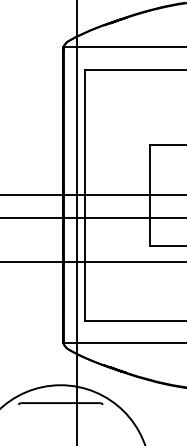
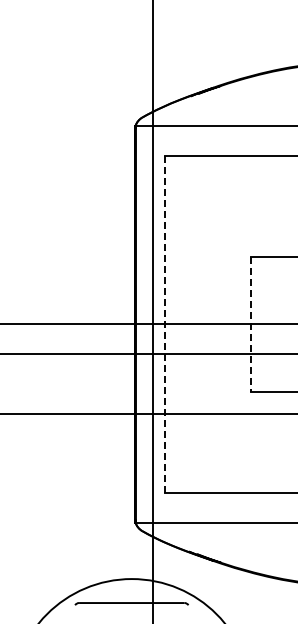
line: (85, 195) -> (164, 324), solid -> dashed
line: (149, 195) -> (250, 324), solid -> dashed

